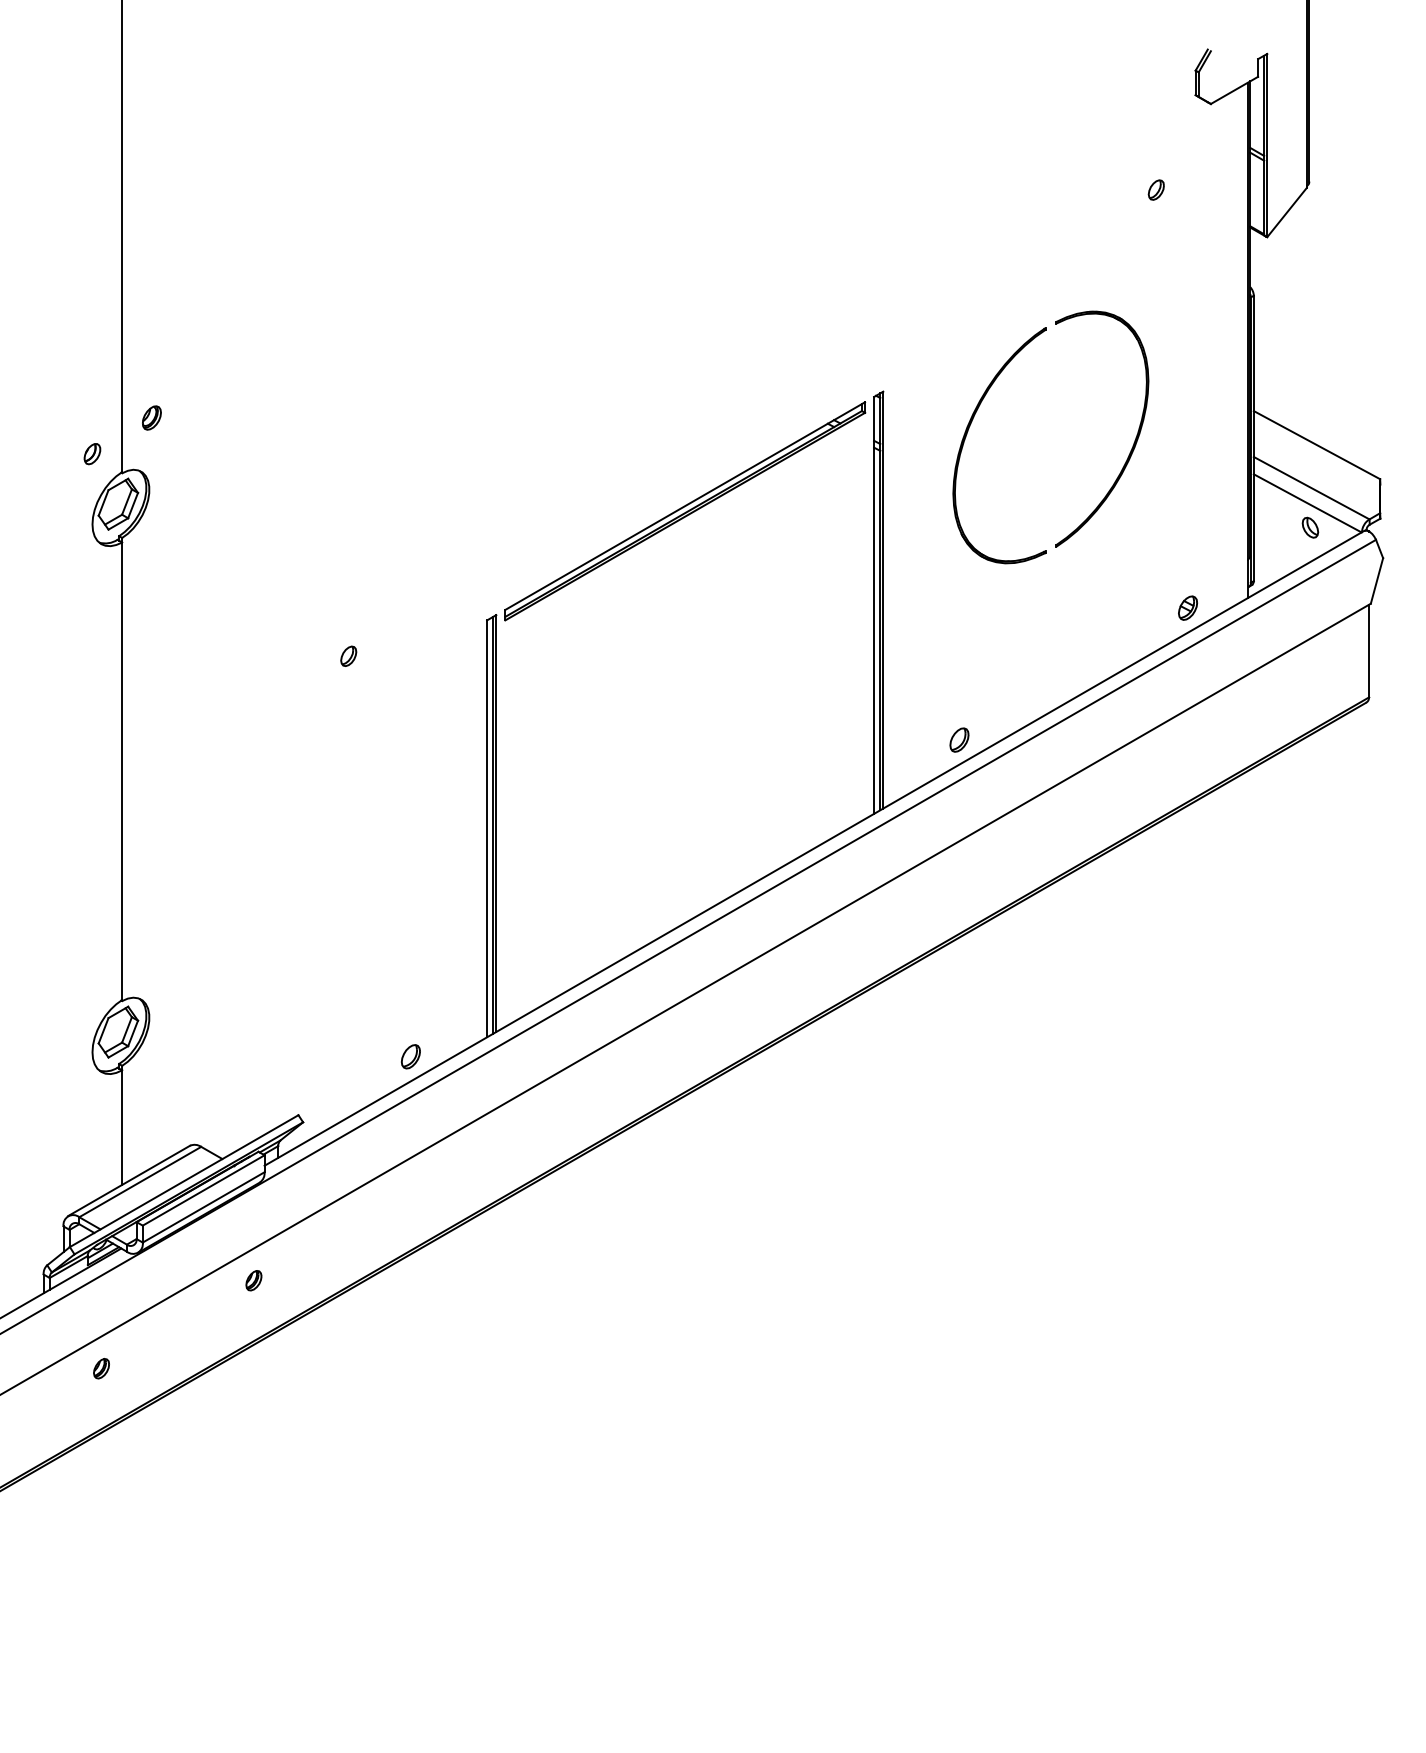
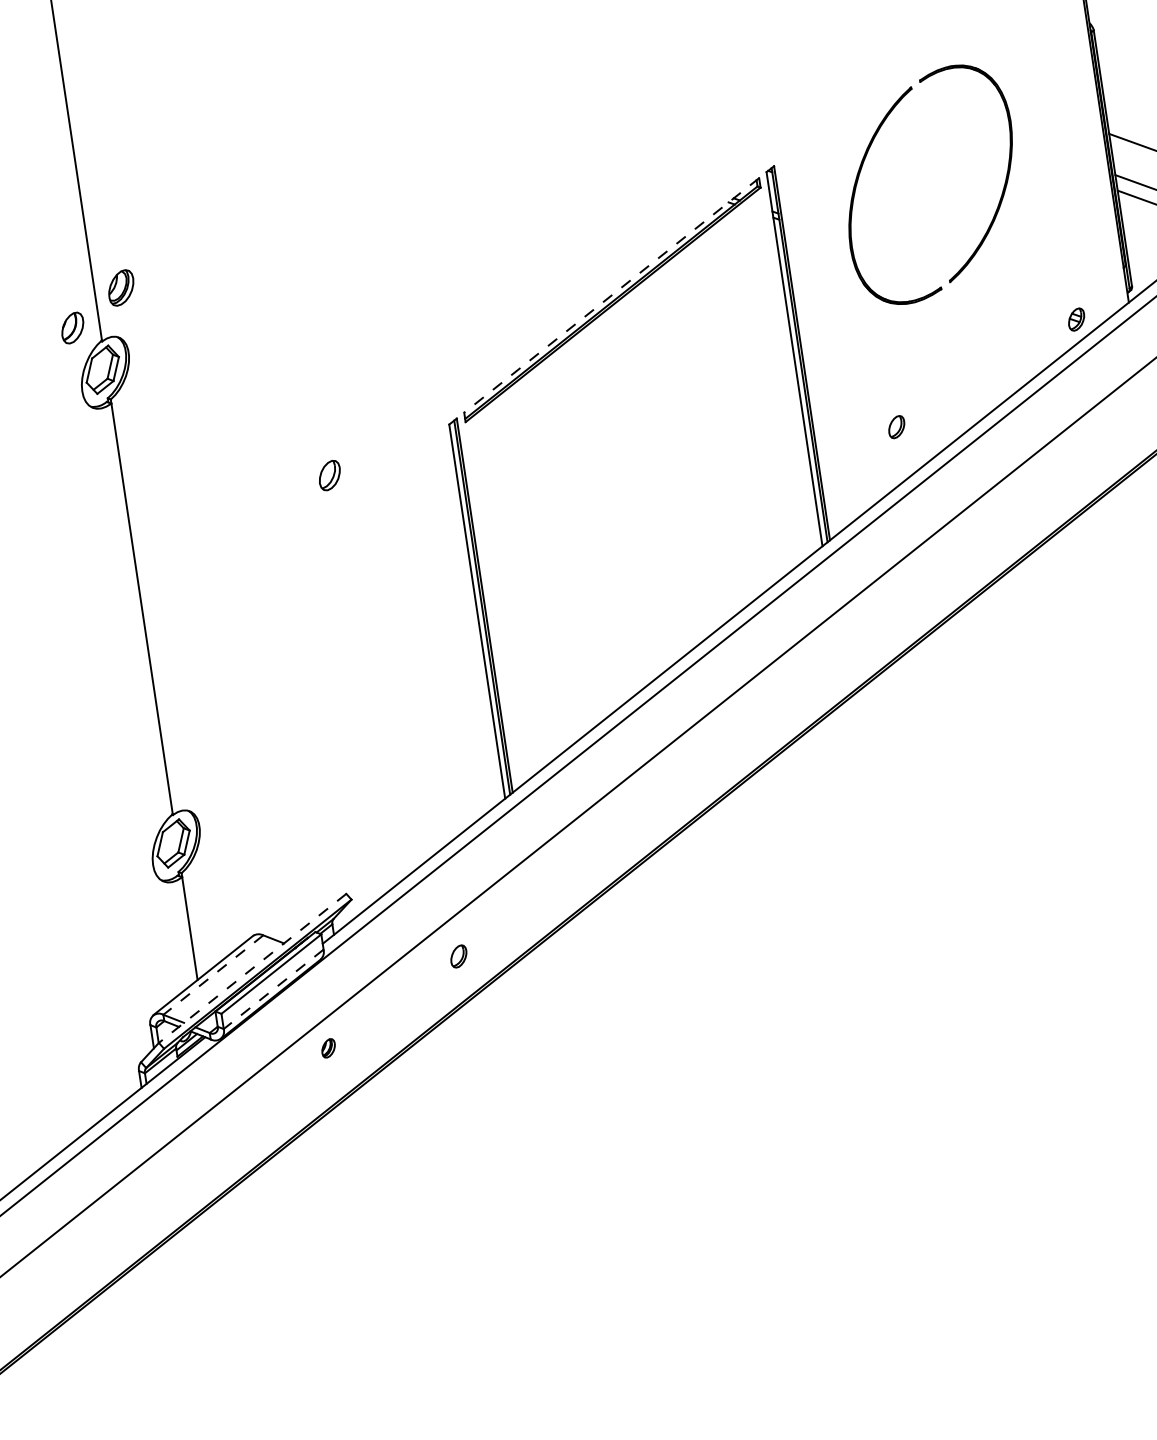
part: (151, 417) -> (120, 287), size x1.6
part: (92, 454) -> (72, 328), size x1.6
line: (685, 506) -> (612, 295), solid -> dashed
part: (348, 655) -> (329, 474), size x1.6
part: (959, 739) -> (896, 426), moved
part: (410, 1056) -> (458, 956), moved
line: (184, 1181) -> (252, 968), solid -> dashed
line: (139, 1182) -> (212, 975), solid -> dashed
line: (203, 1207) -> (273, 989), solid -> dashed
part: (101, 1368) -> (203, 1147), removed

